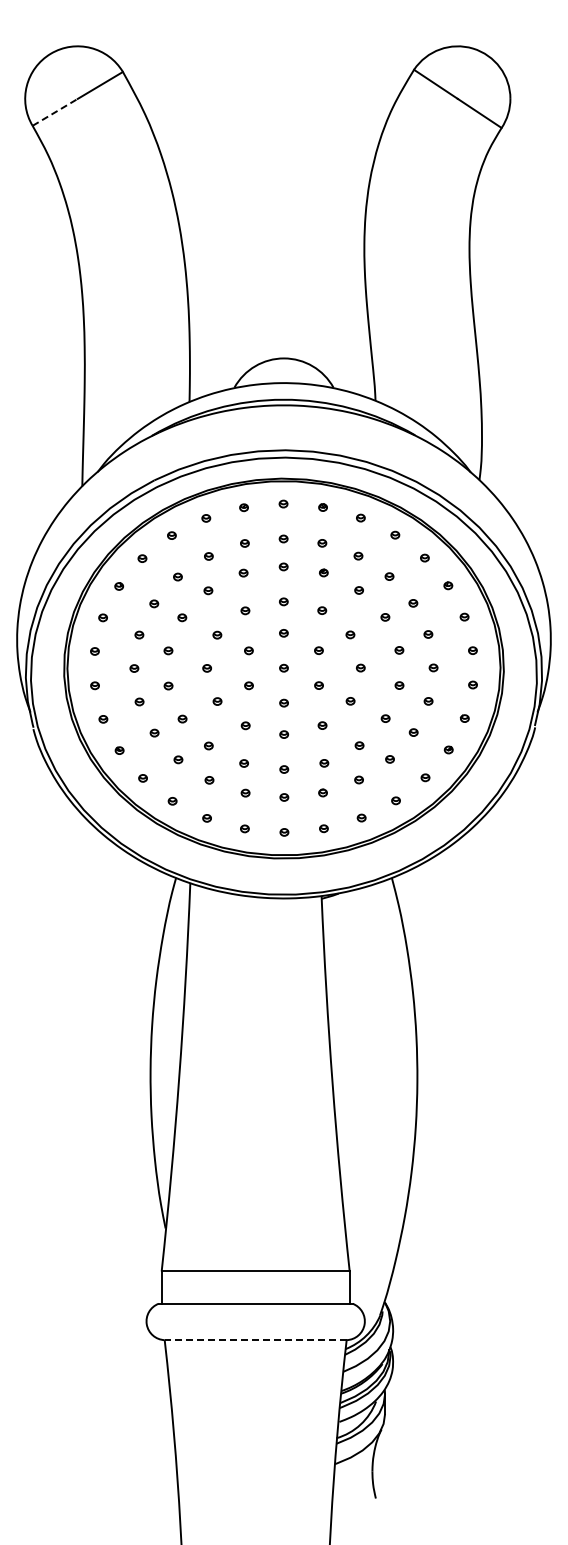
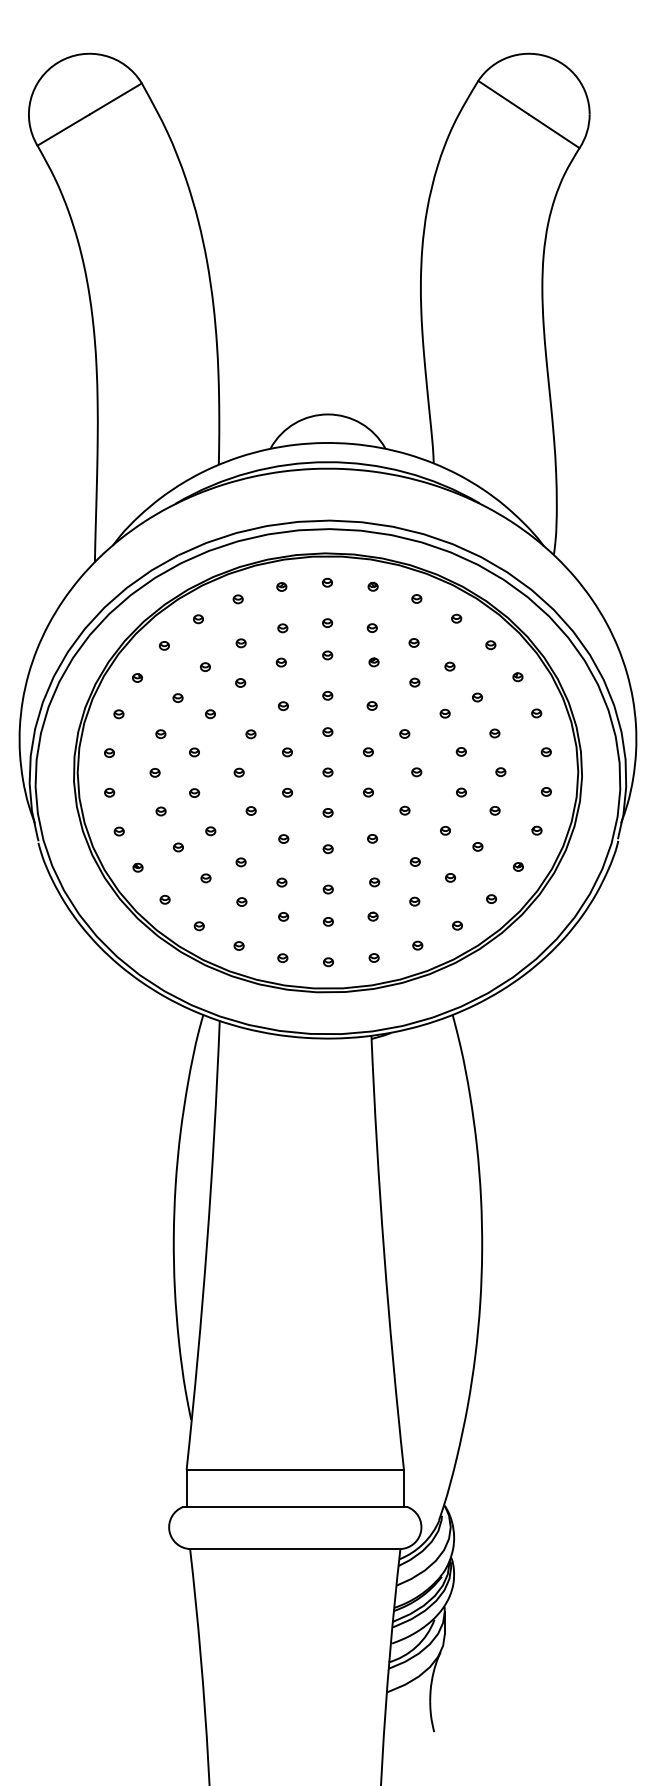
line: (55, 112) -> (63, 130), dashed -> solid
line: (255, 1340) -> (295, 1549), dashed -> solid

